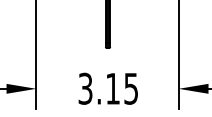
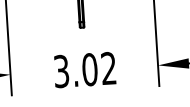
text: (121, 88) -> (98, 68), 3.15 -> 3.02

